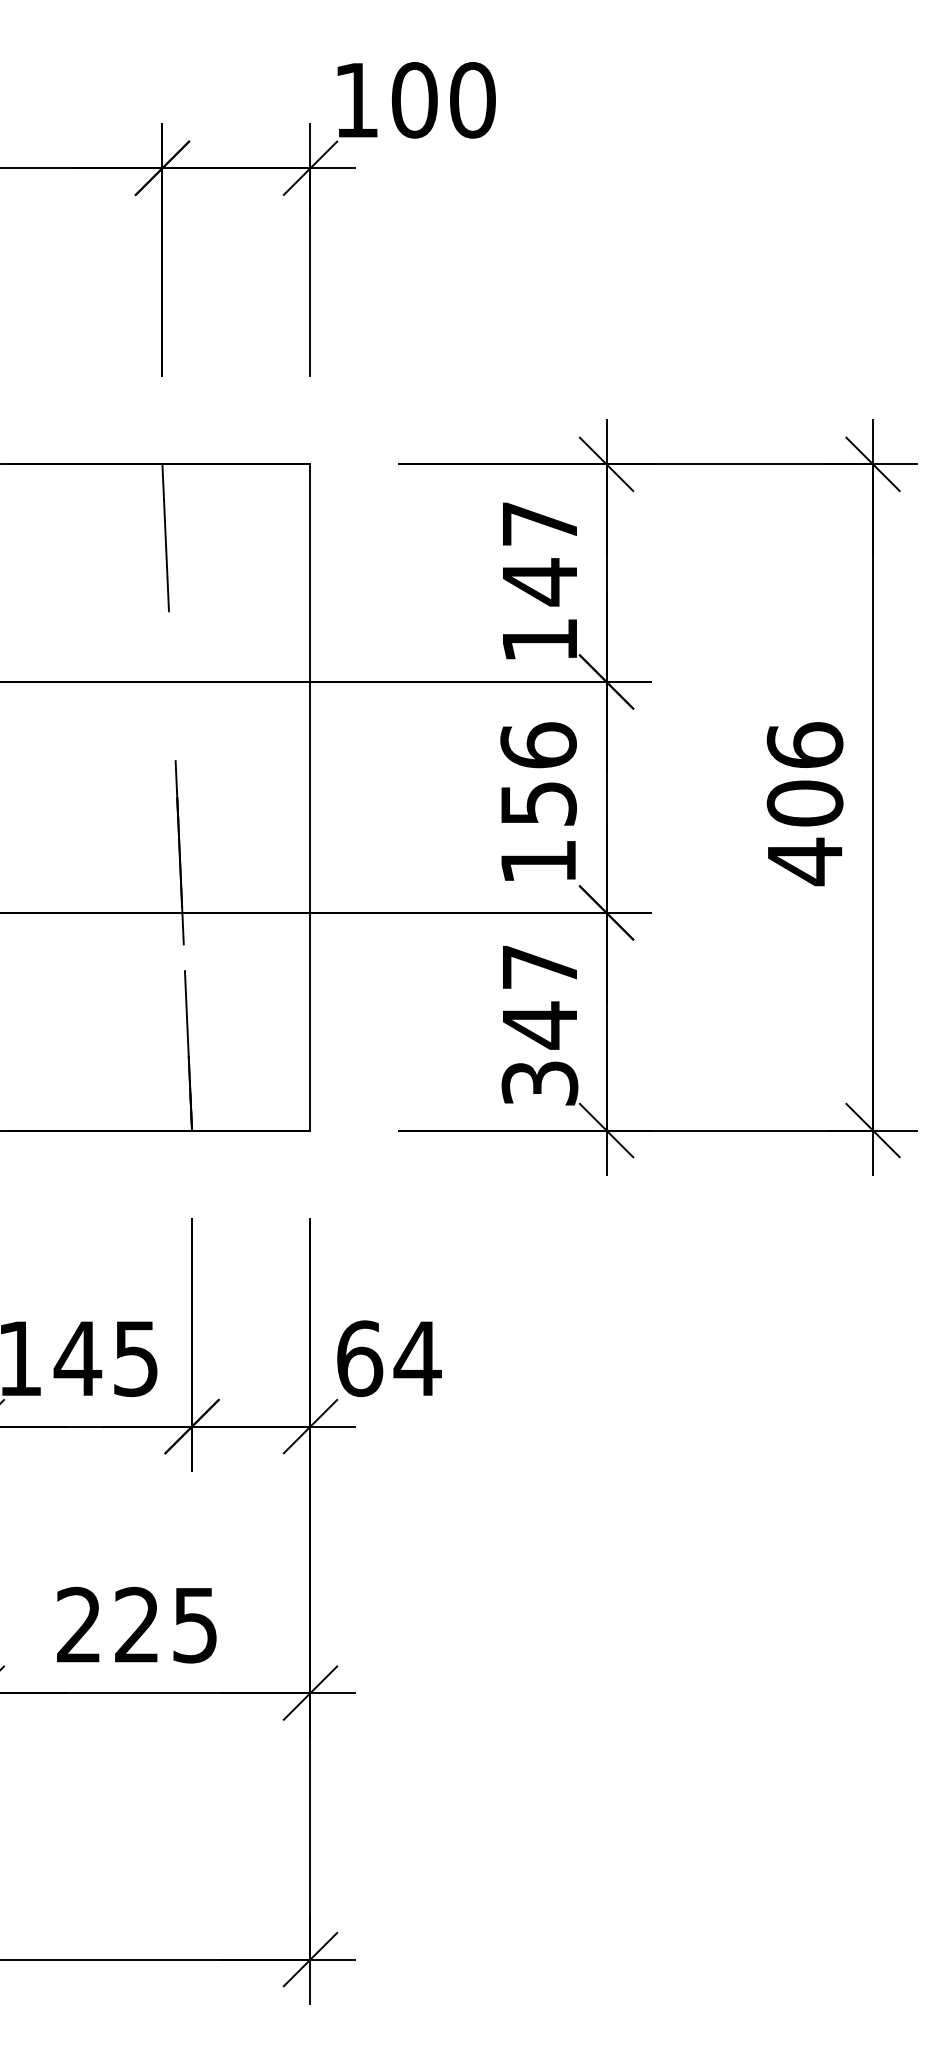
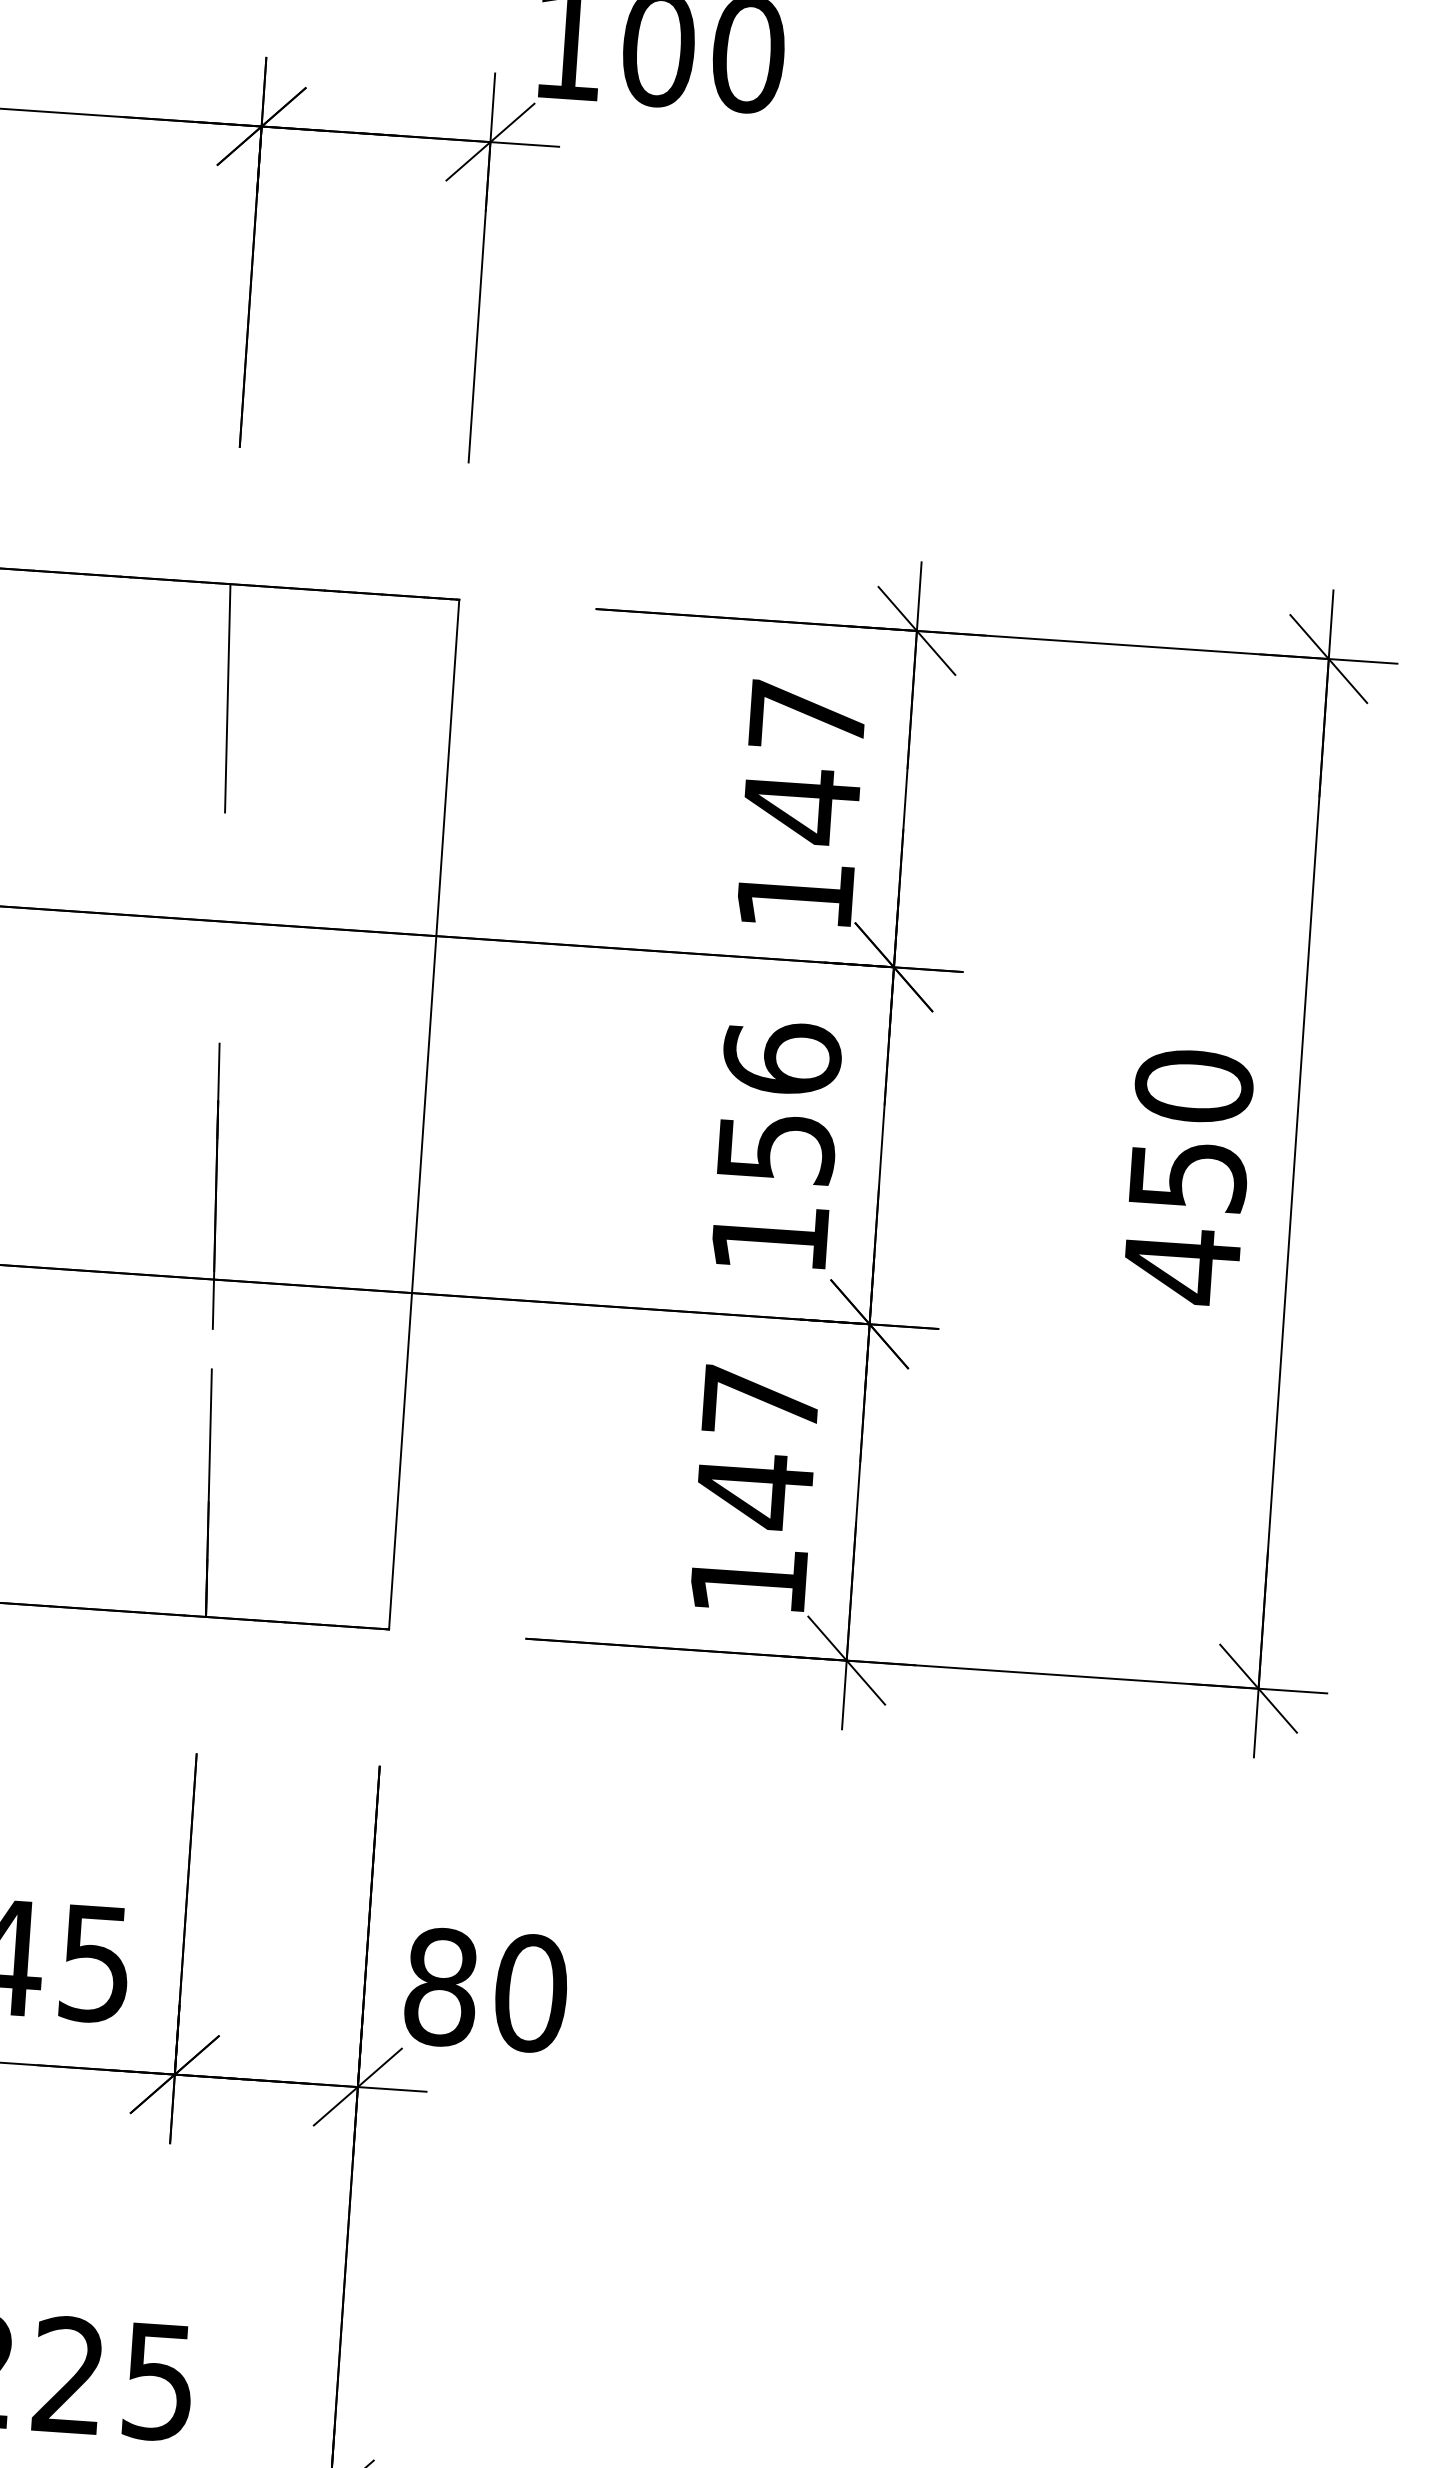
text: (804, 774) -> (1190, 1131), 406 -> 450
text: (539, 1083) -> (747, 1580), 347 -> 147
text: (389, 1358) -> (487, 1990), 64 -> 80

